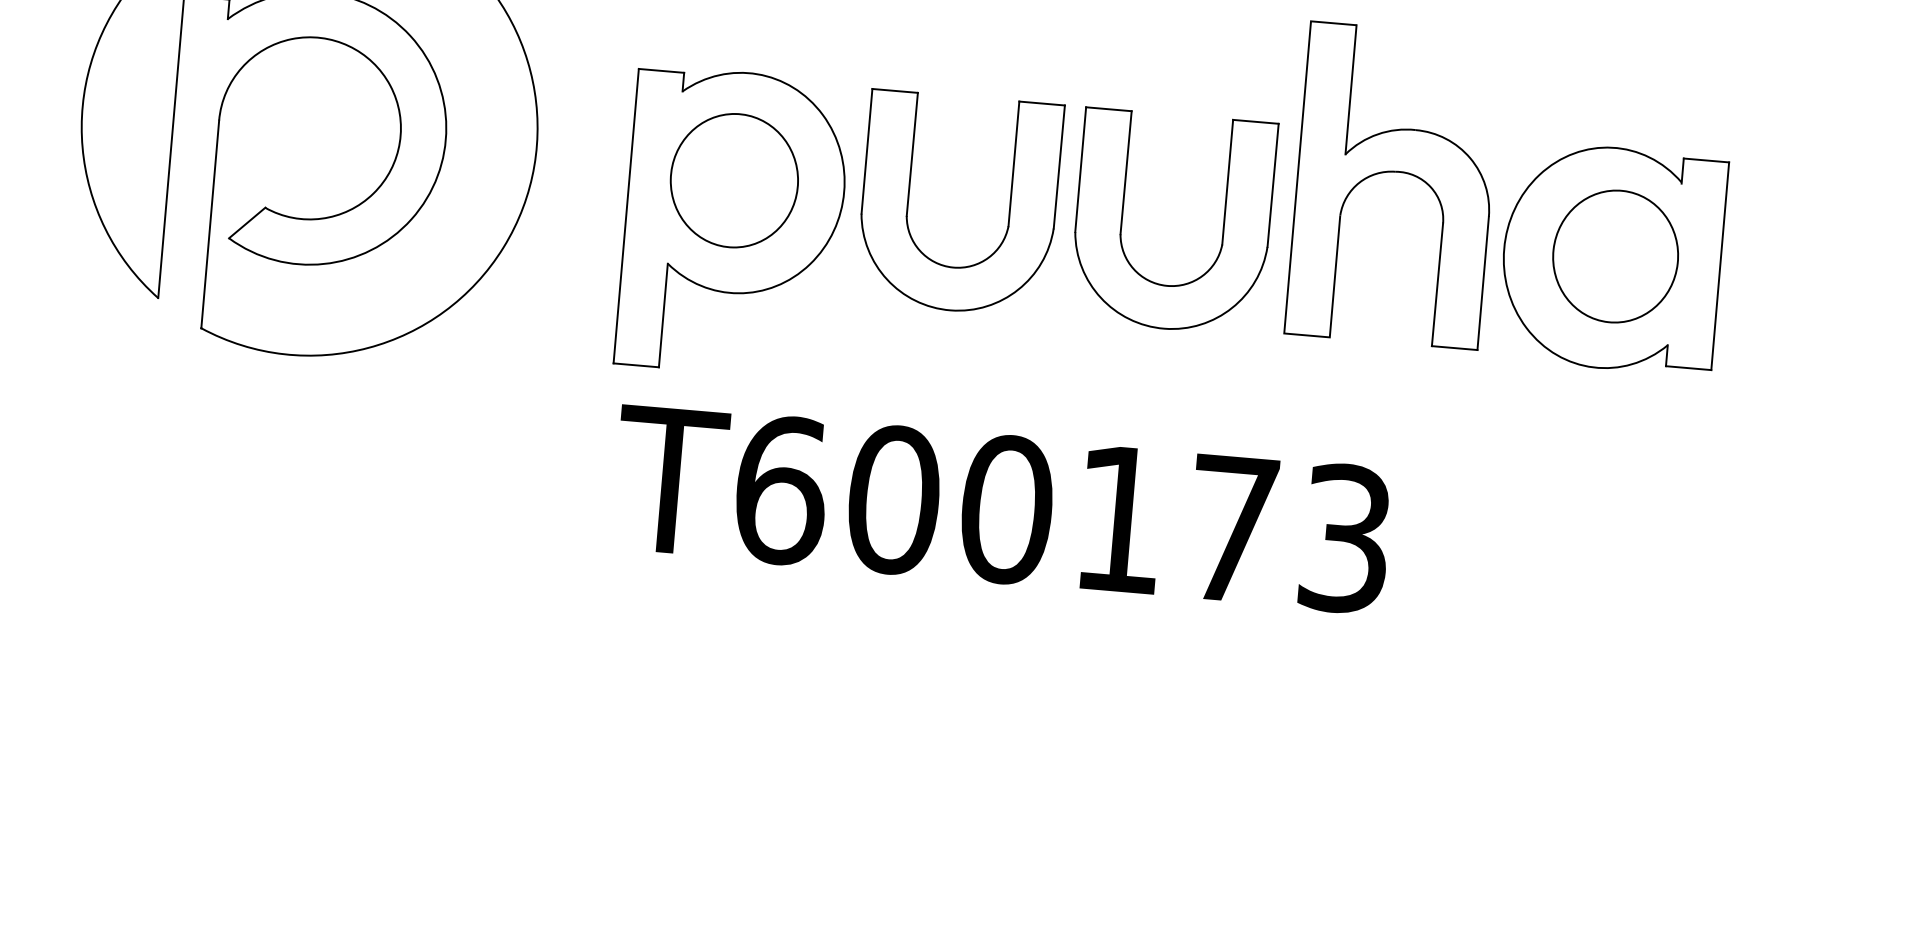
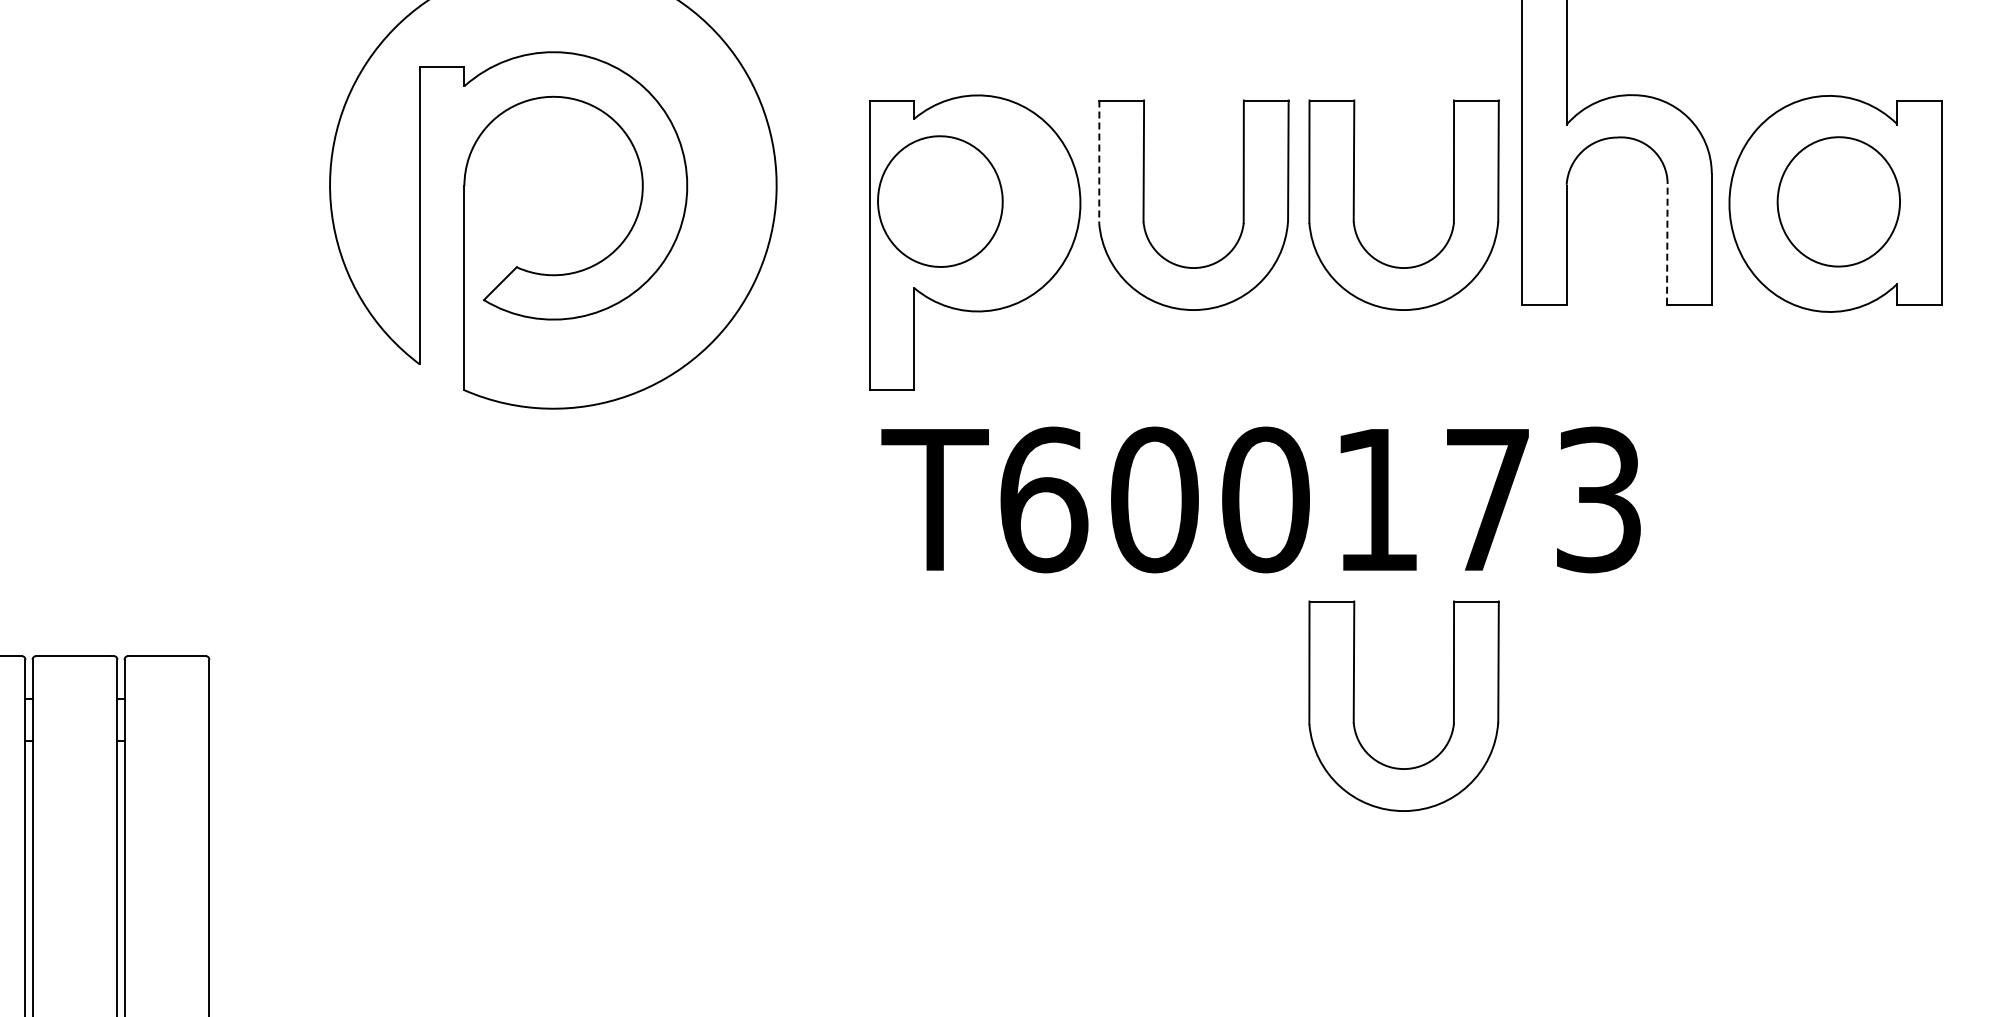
line: (867, 152) -> (1099, 162), solid -> dashed
part: (734, 180) -> (940, 201), moved
line: (1437, 283) -> (1667, 243), solid -> dashed
part: (1079, 726) -> (1354, 705), added

